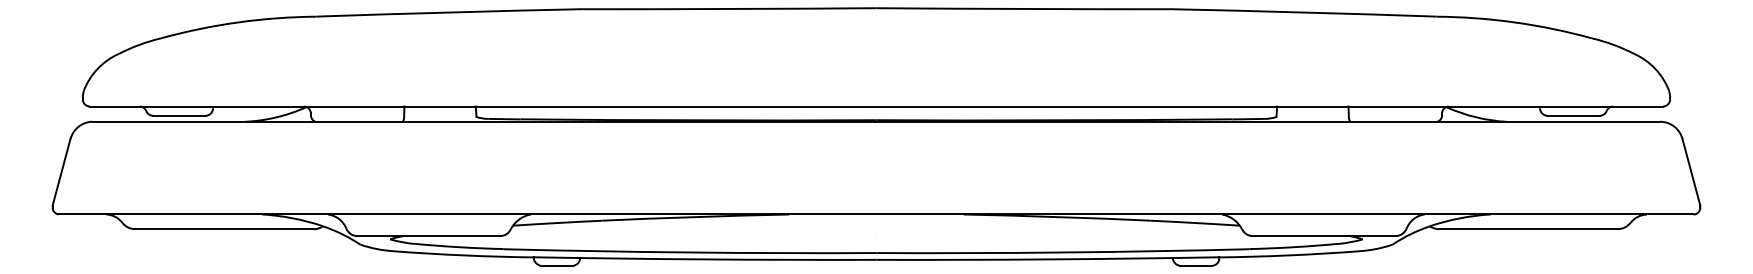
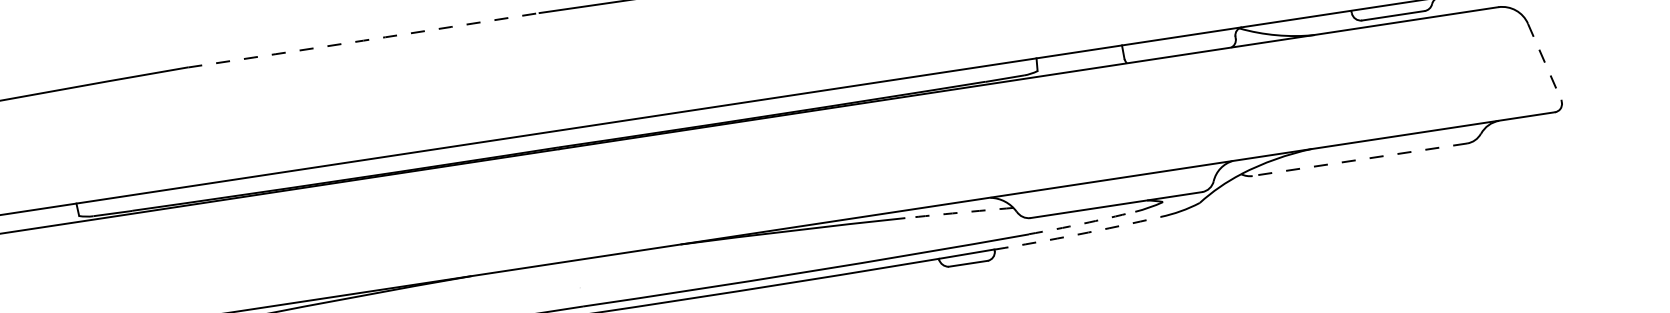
arc: (730, 9) -> (364, 41), solid -> dashed
line: (1691, 172) -> (1544, 62), solid -> dashed
arc: (1195, 222) -> (959, 212), solid -> dashed
line: (1528, 229) -> (1359, 160), solid -> dashed
arc: (1294, 247) -> (1082, 224), solid -> dashed
arc: (1289, 255) -> (1078, 234), solid -> dashed

